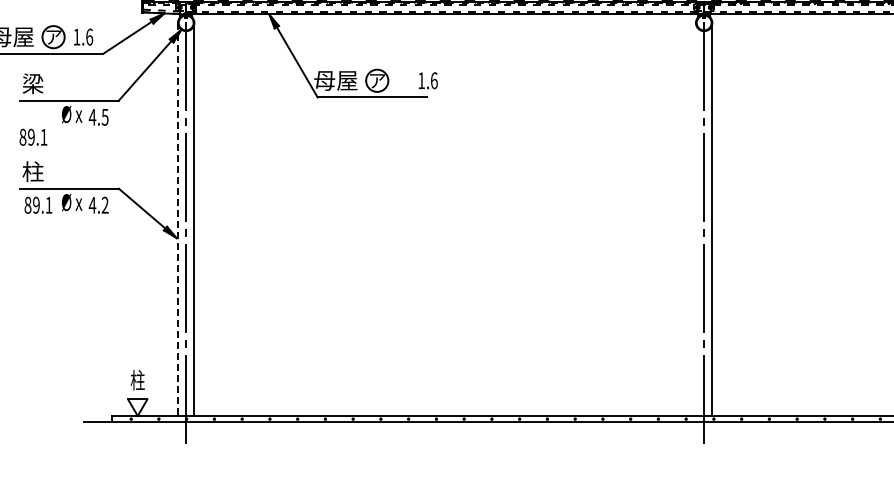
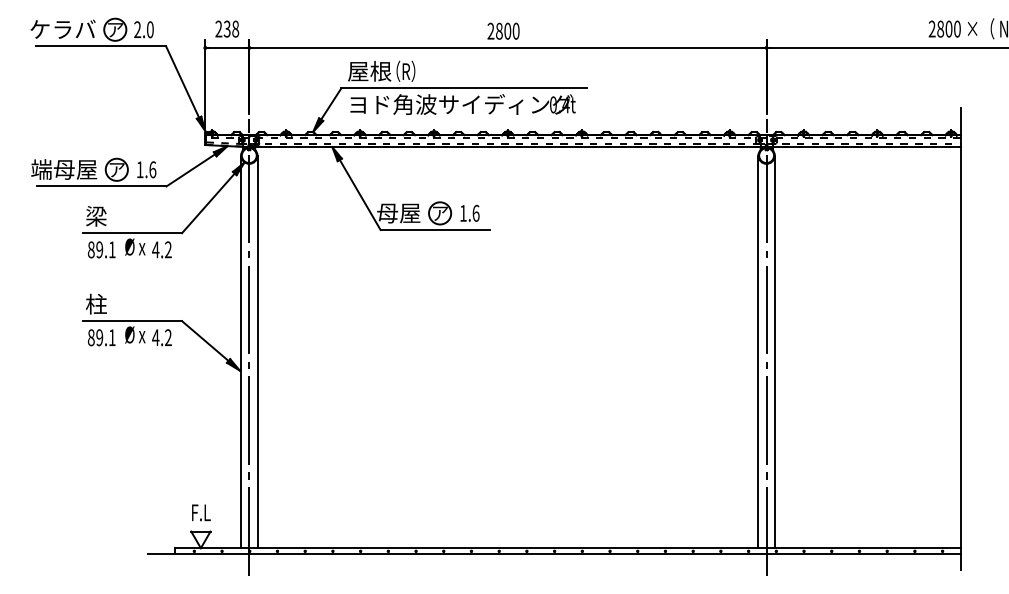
text: (427, 79) -> (469, 212), moved
text: (104, 116) -> (167, 249), 4.5 -> 4.2
text: (33, 136) -> (101, 249), moved
line: (696, 219) -> (758, 351), added
line: (178, 220) -> (241, 352), dashed -> solid
text: (138, 380) -> (201, 512), 柱 -> F.L

